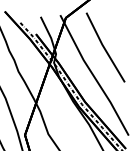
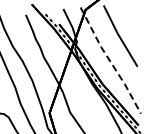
line: (94, 76) -> (110, 61), solid -> dashed

